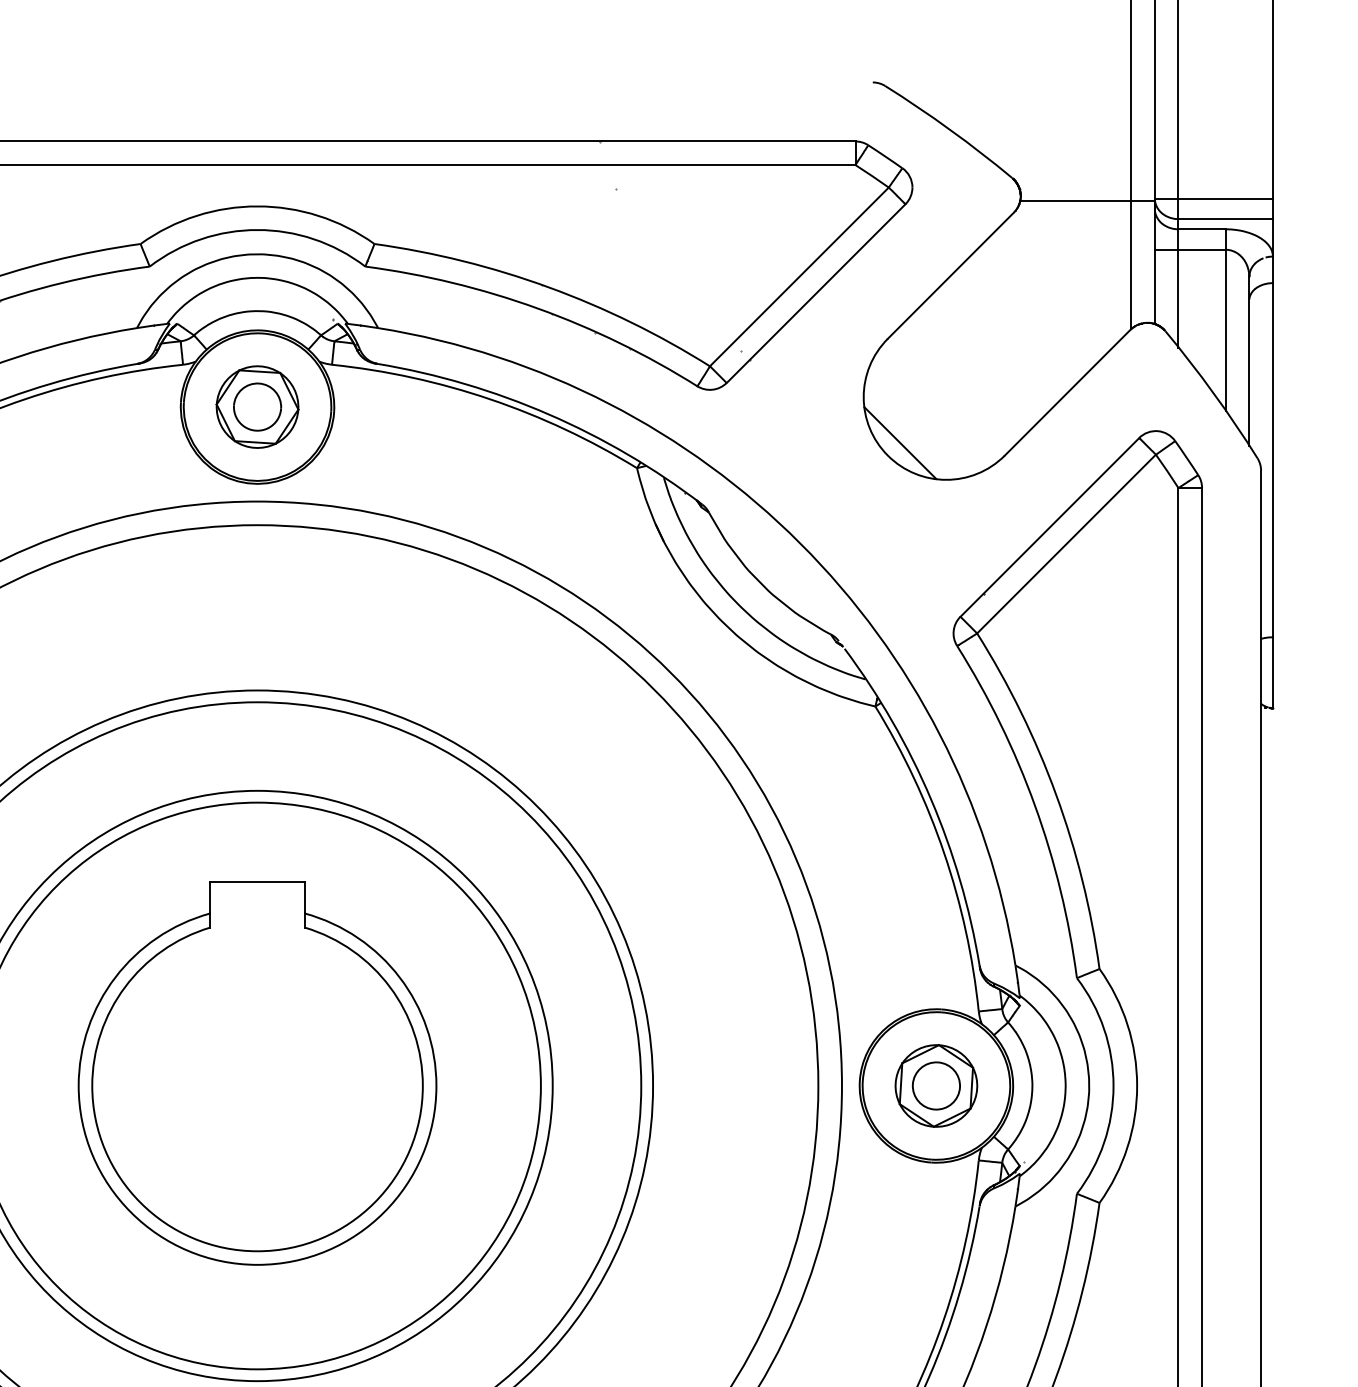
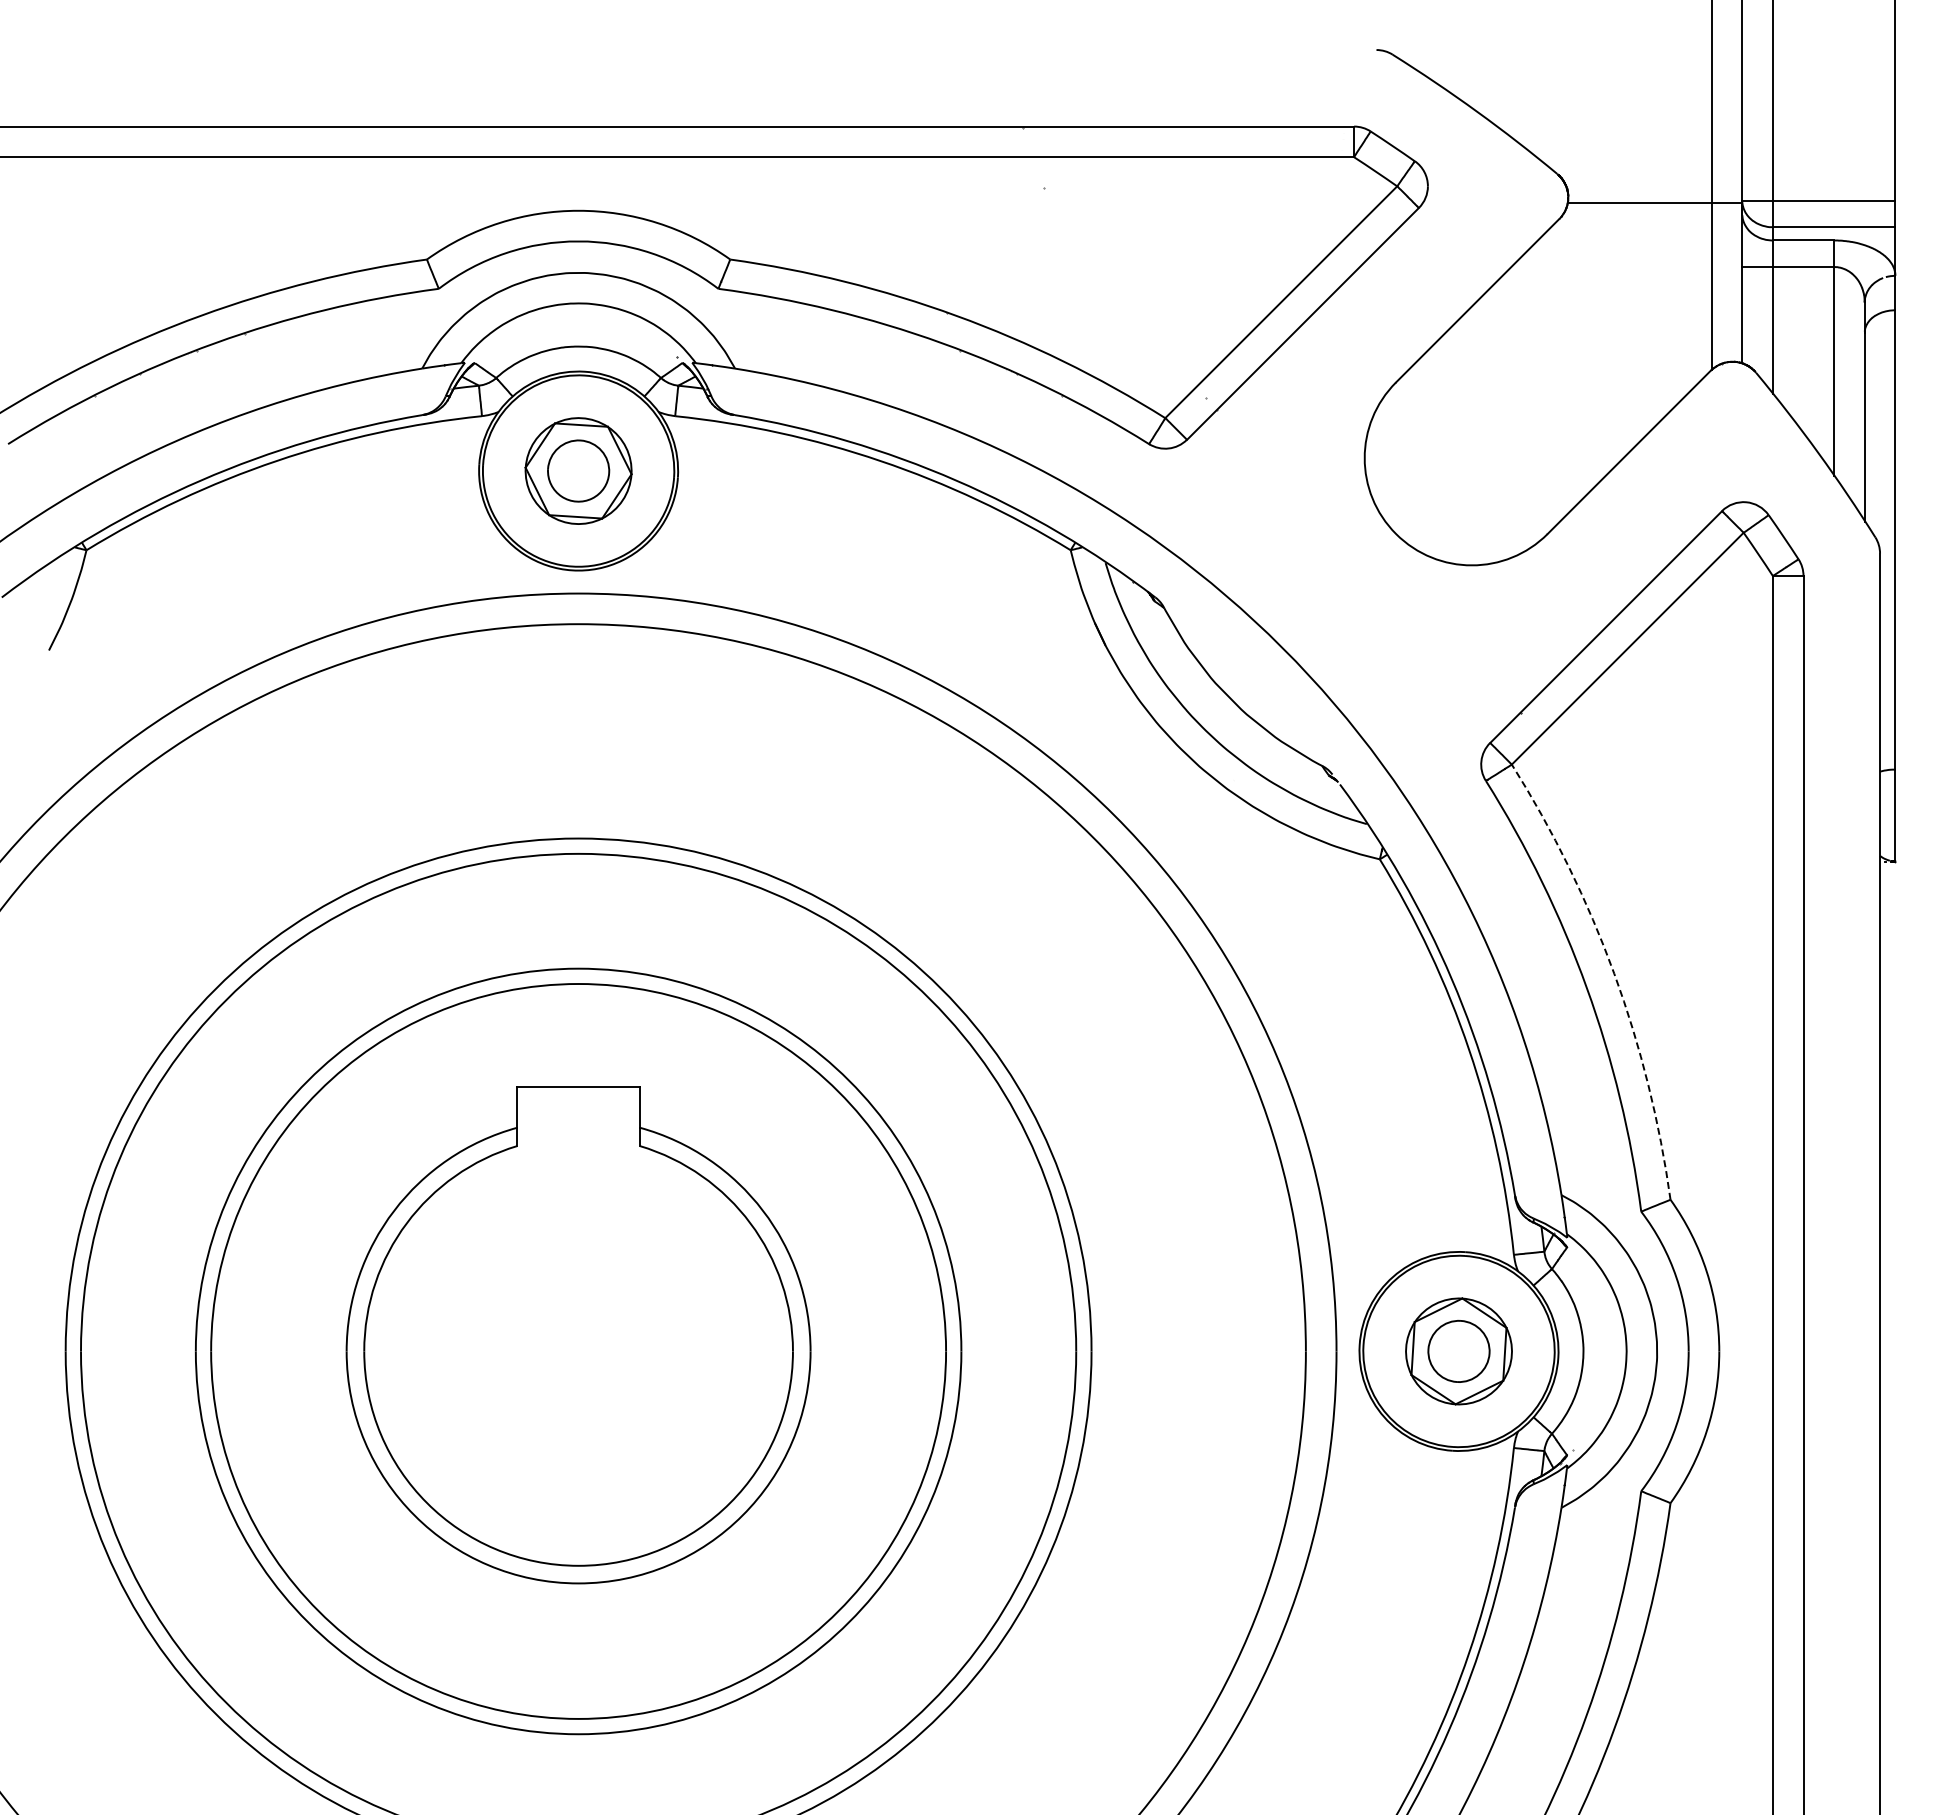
line: (899, 442) -> (1411, 517), removed
arc: (1056, 794) -> (1614, 973), solid -> dashed

